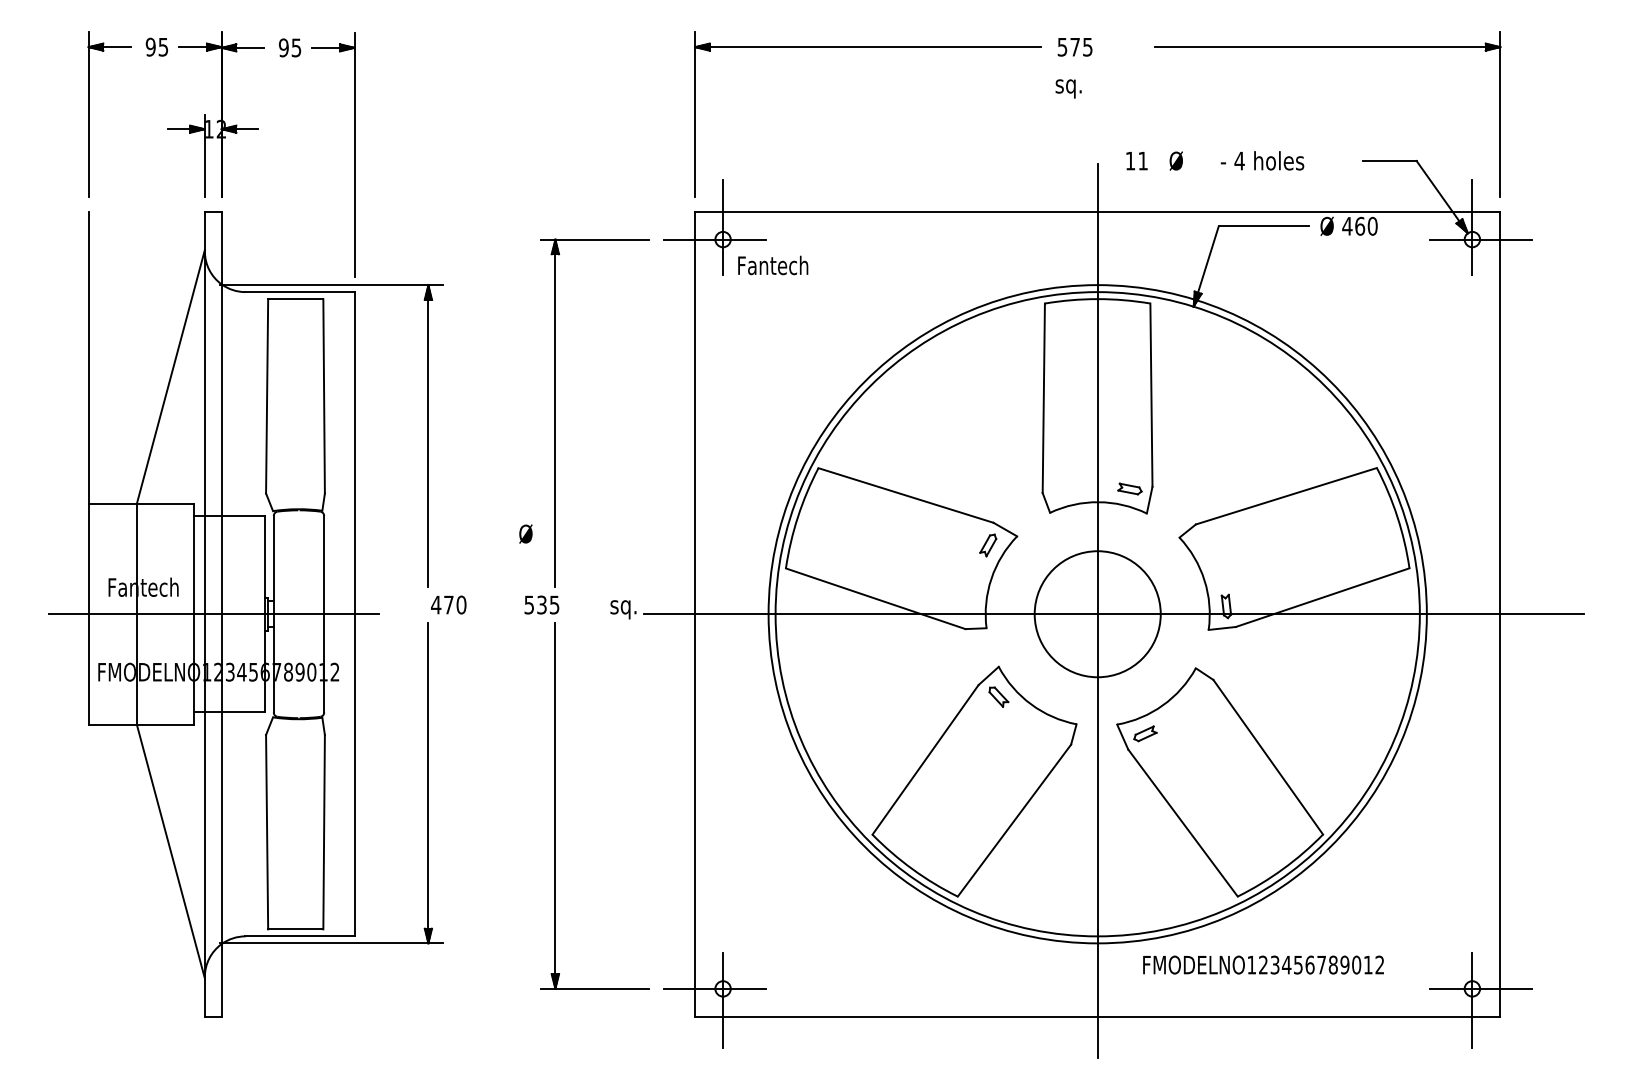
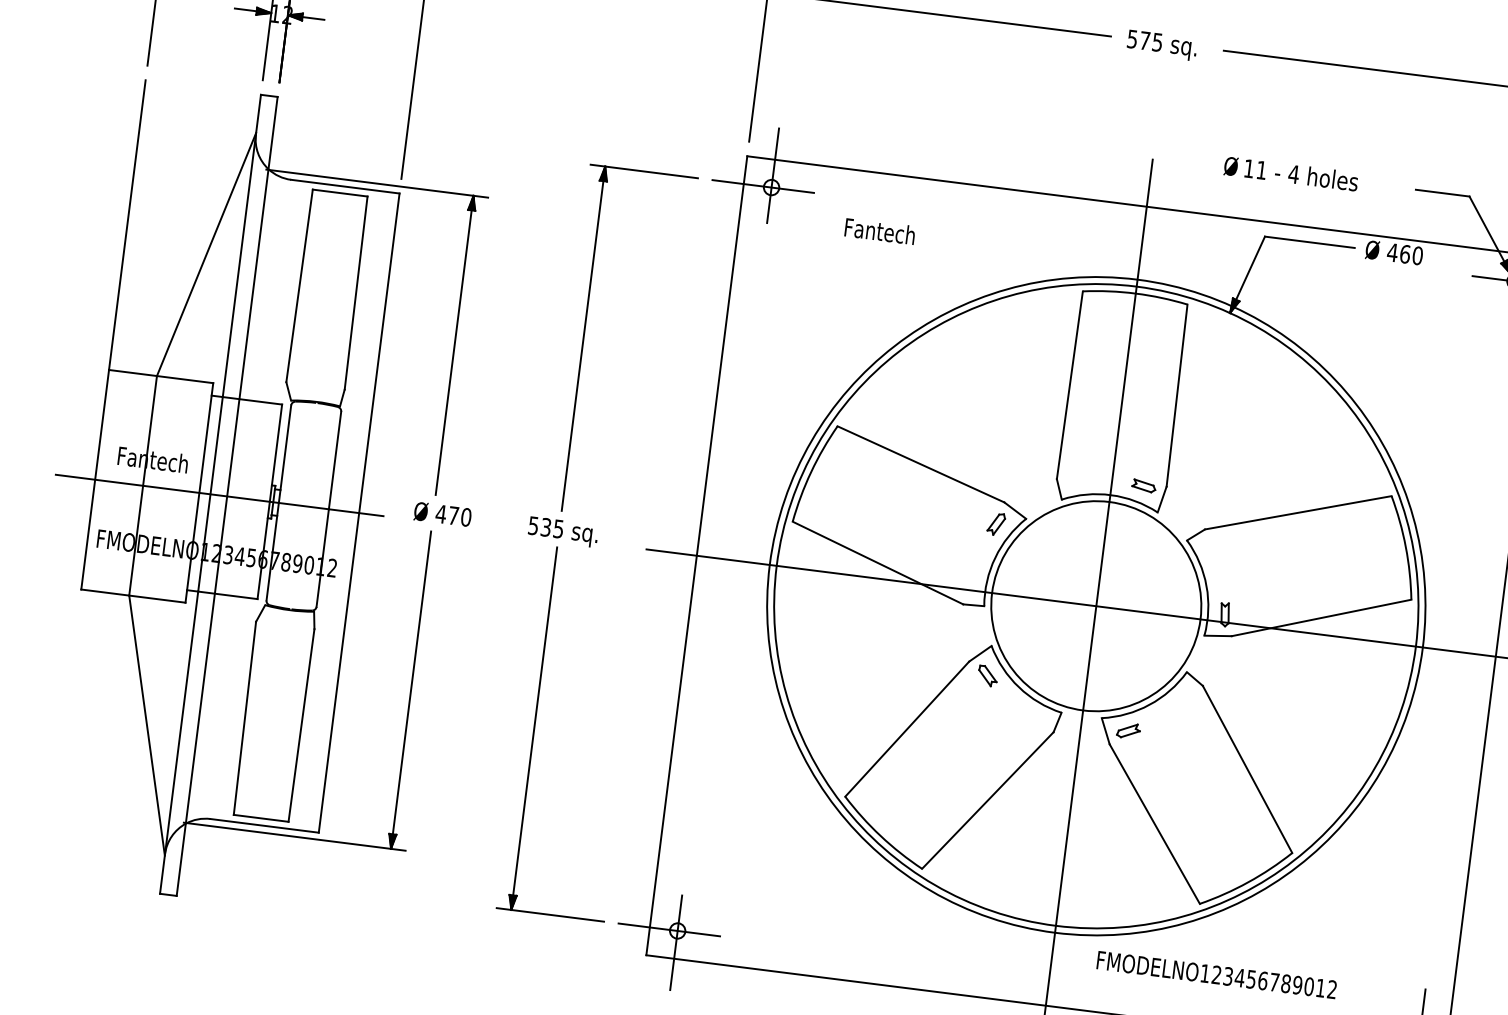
text: (1068, 88) -> (1183, 50), moved
text: (1136, 161) -> (1255, 169), moved
text: (773, 265) -> (880, 231), moved
text: (525, 533) -> (420, 511), moved
text: (623, 609) -> (584, 536), moved
circle: (1097, 614) -> (1096, 606), size x1.67

